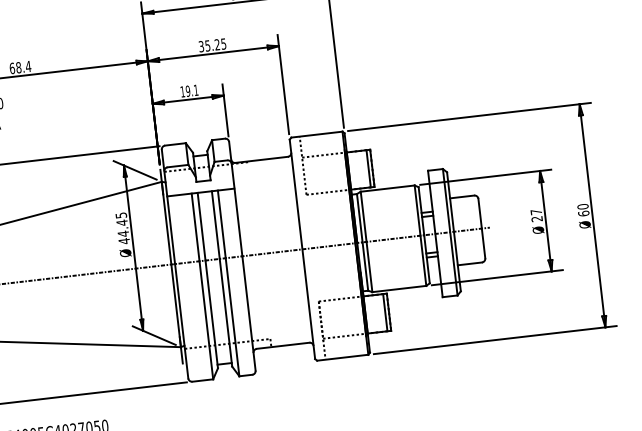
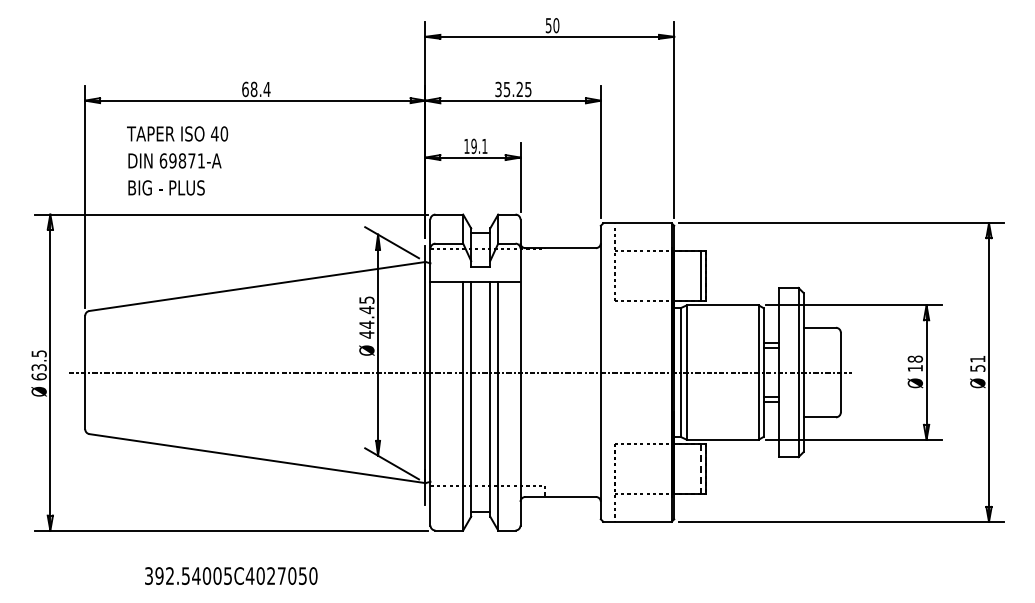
text: (583, 210) -> (977, 363), 60 -> 51
text: (536, 215) -> (915, 363), 27 -> 18
line: (385, 312) -> (700, 468), solid -> dashed

